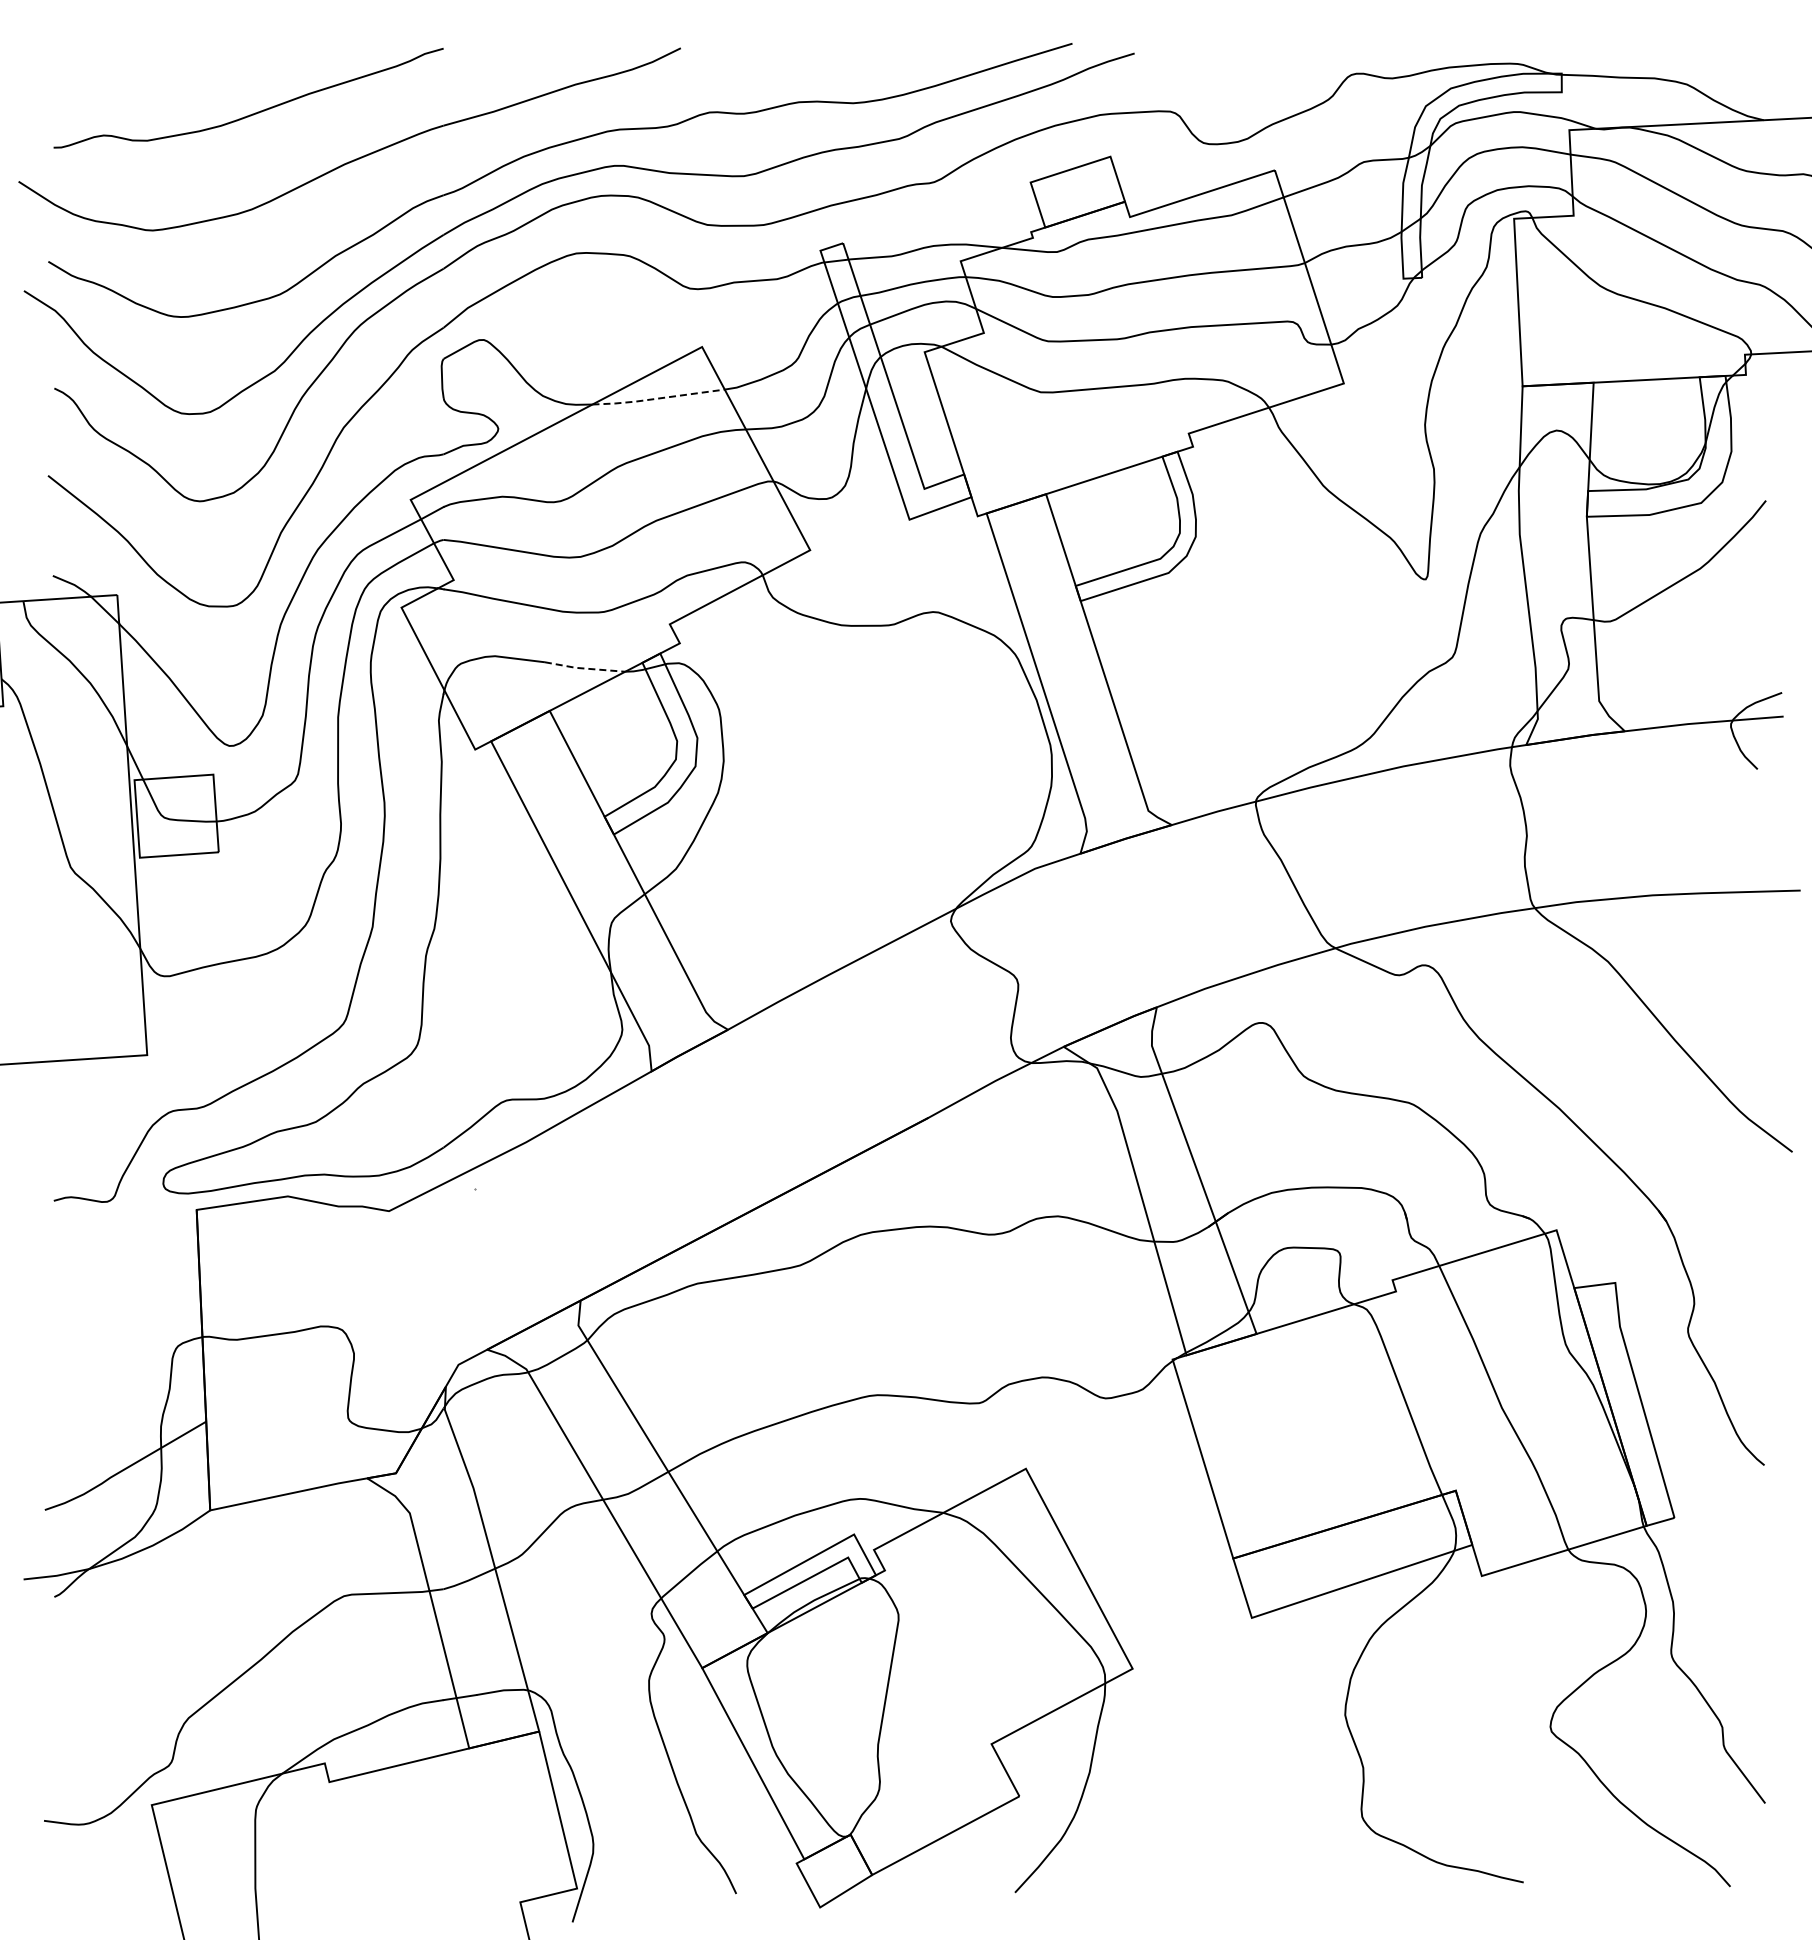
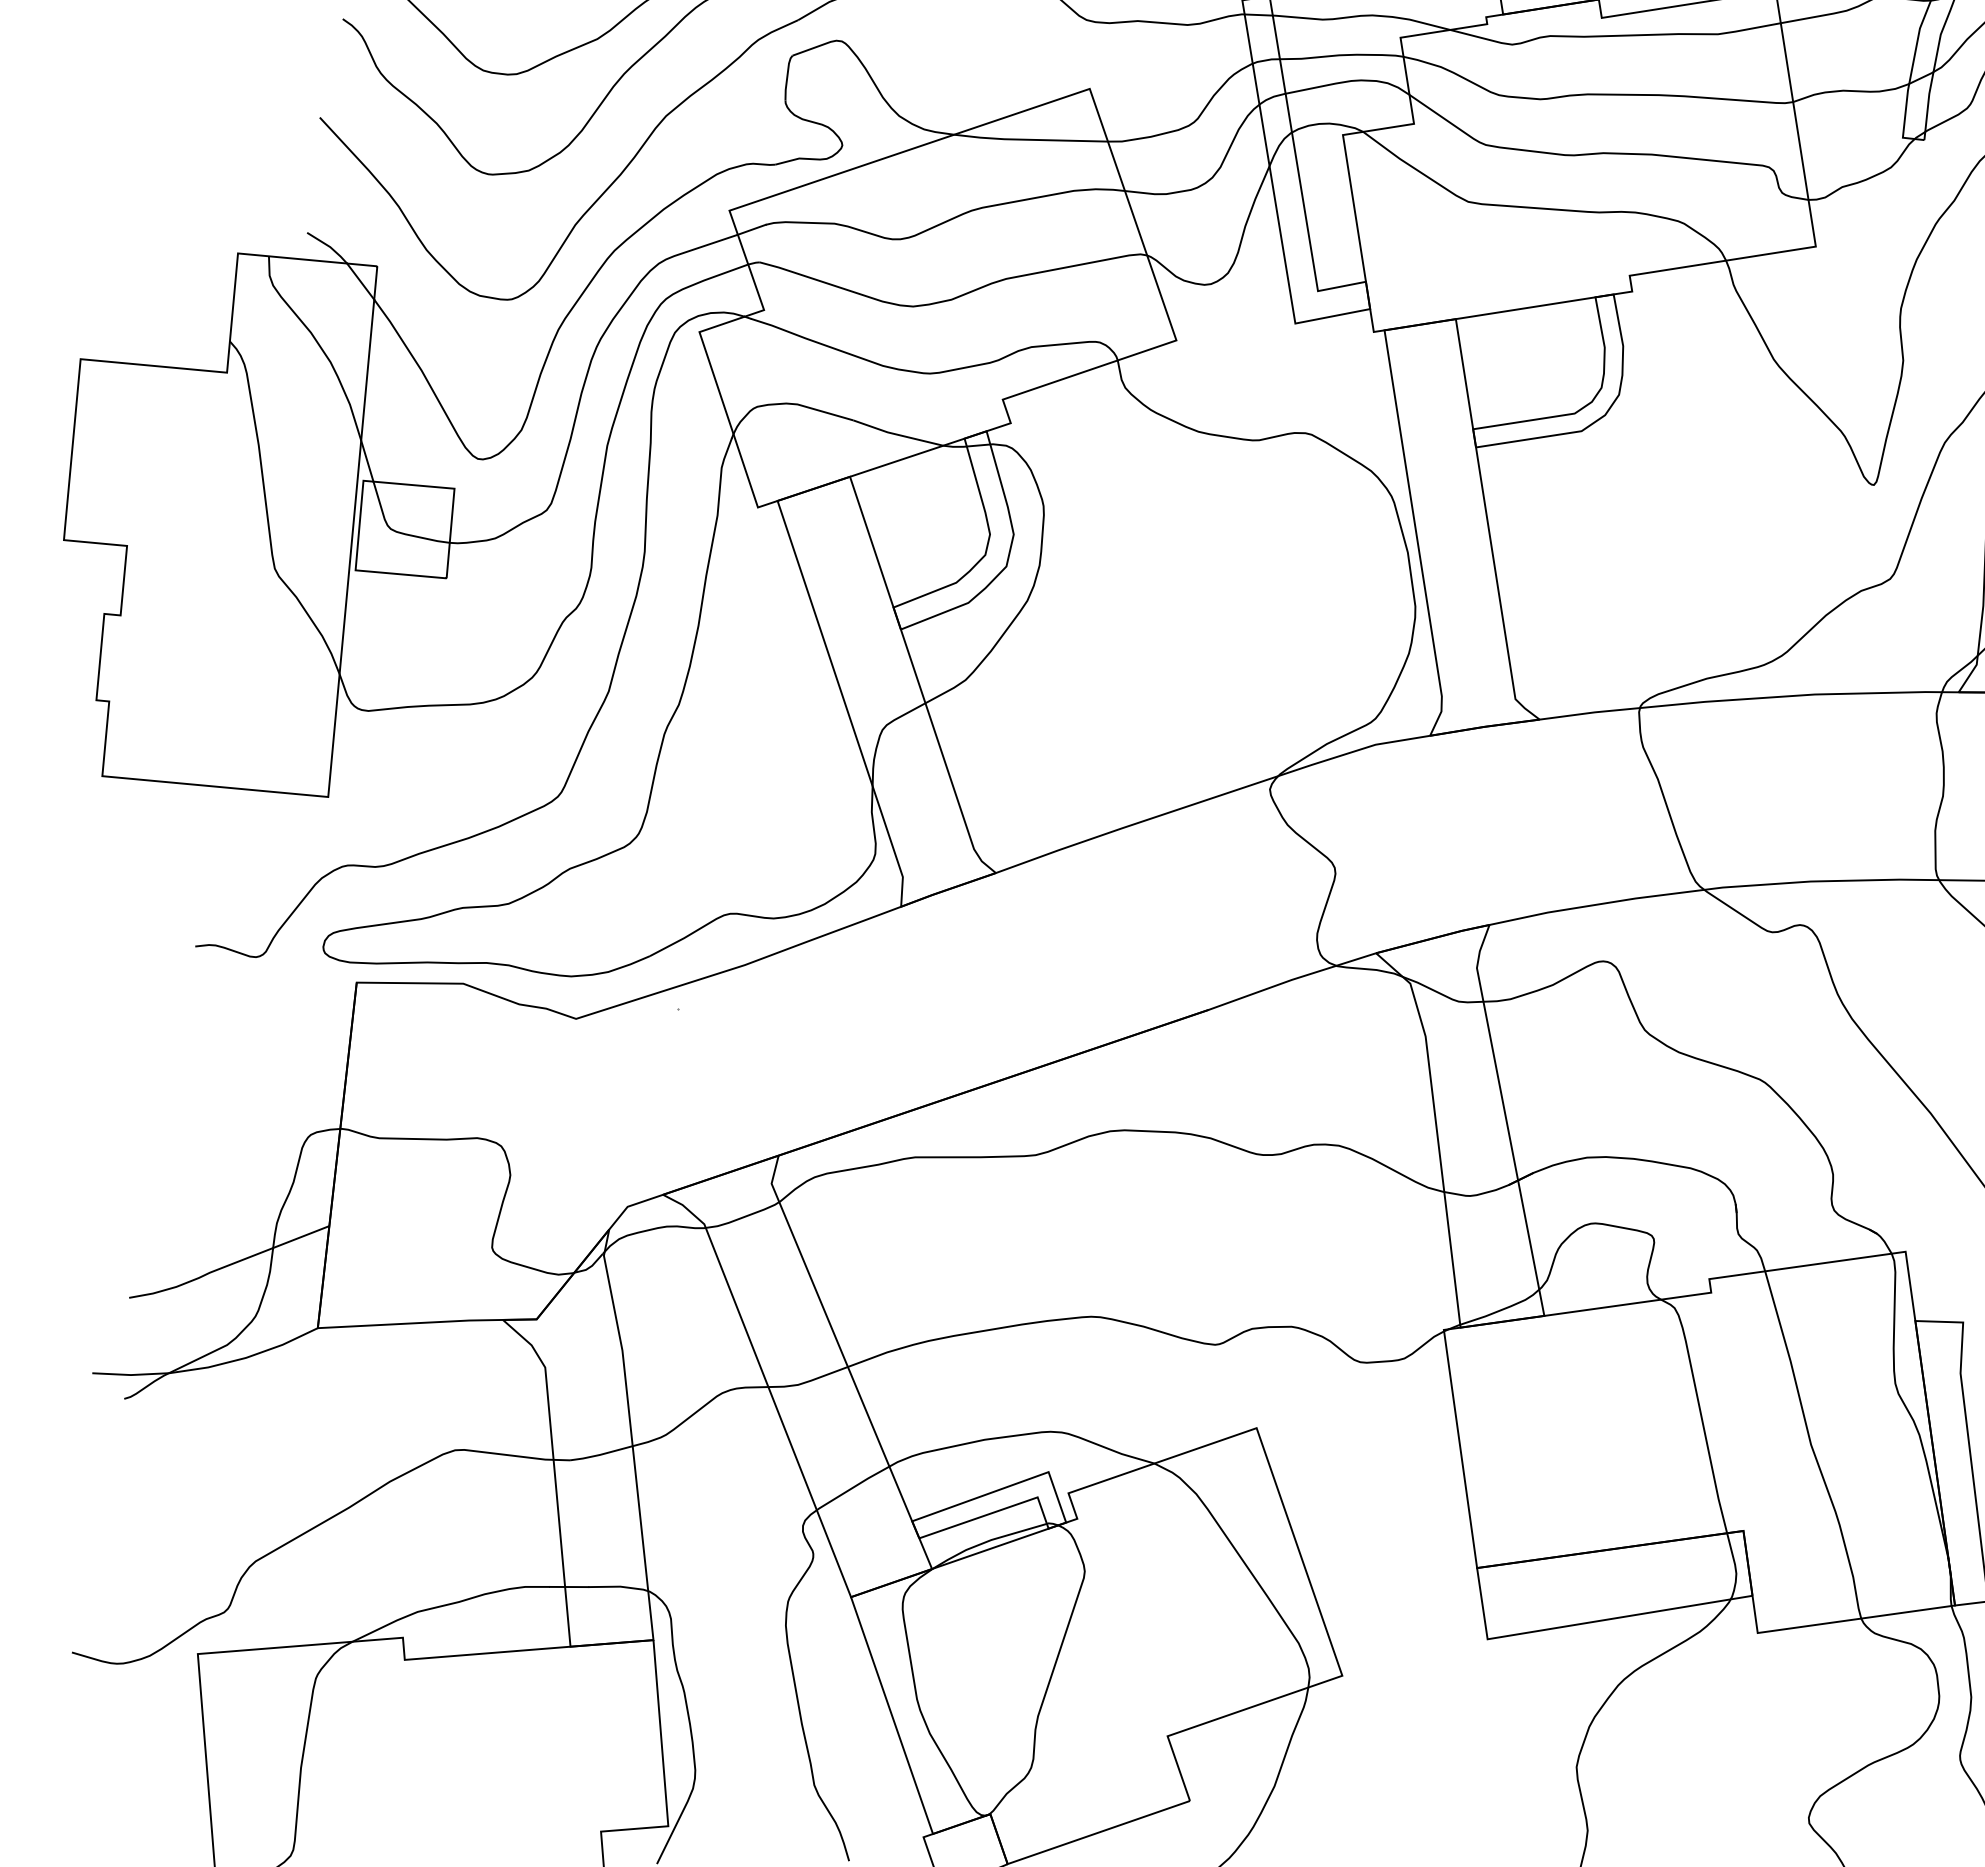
line: (657, 398) -> (1029, 139), dashed -> solid
line: (584, 668) -> (897, 434), dashed -> solid

